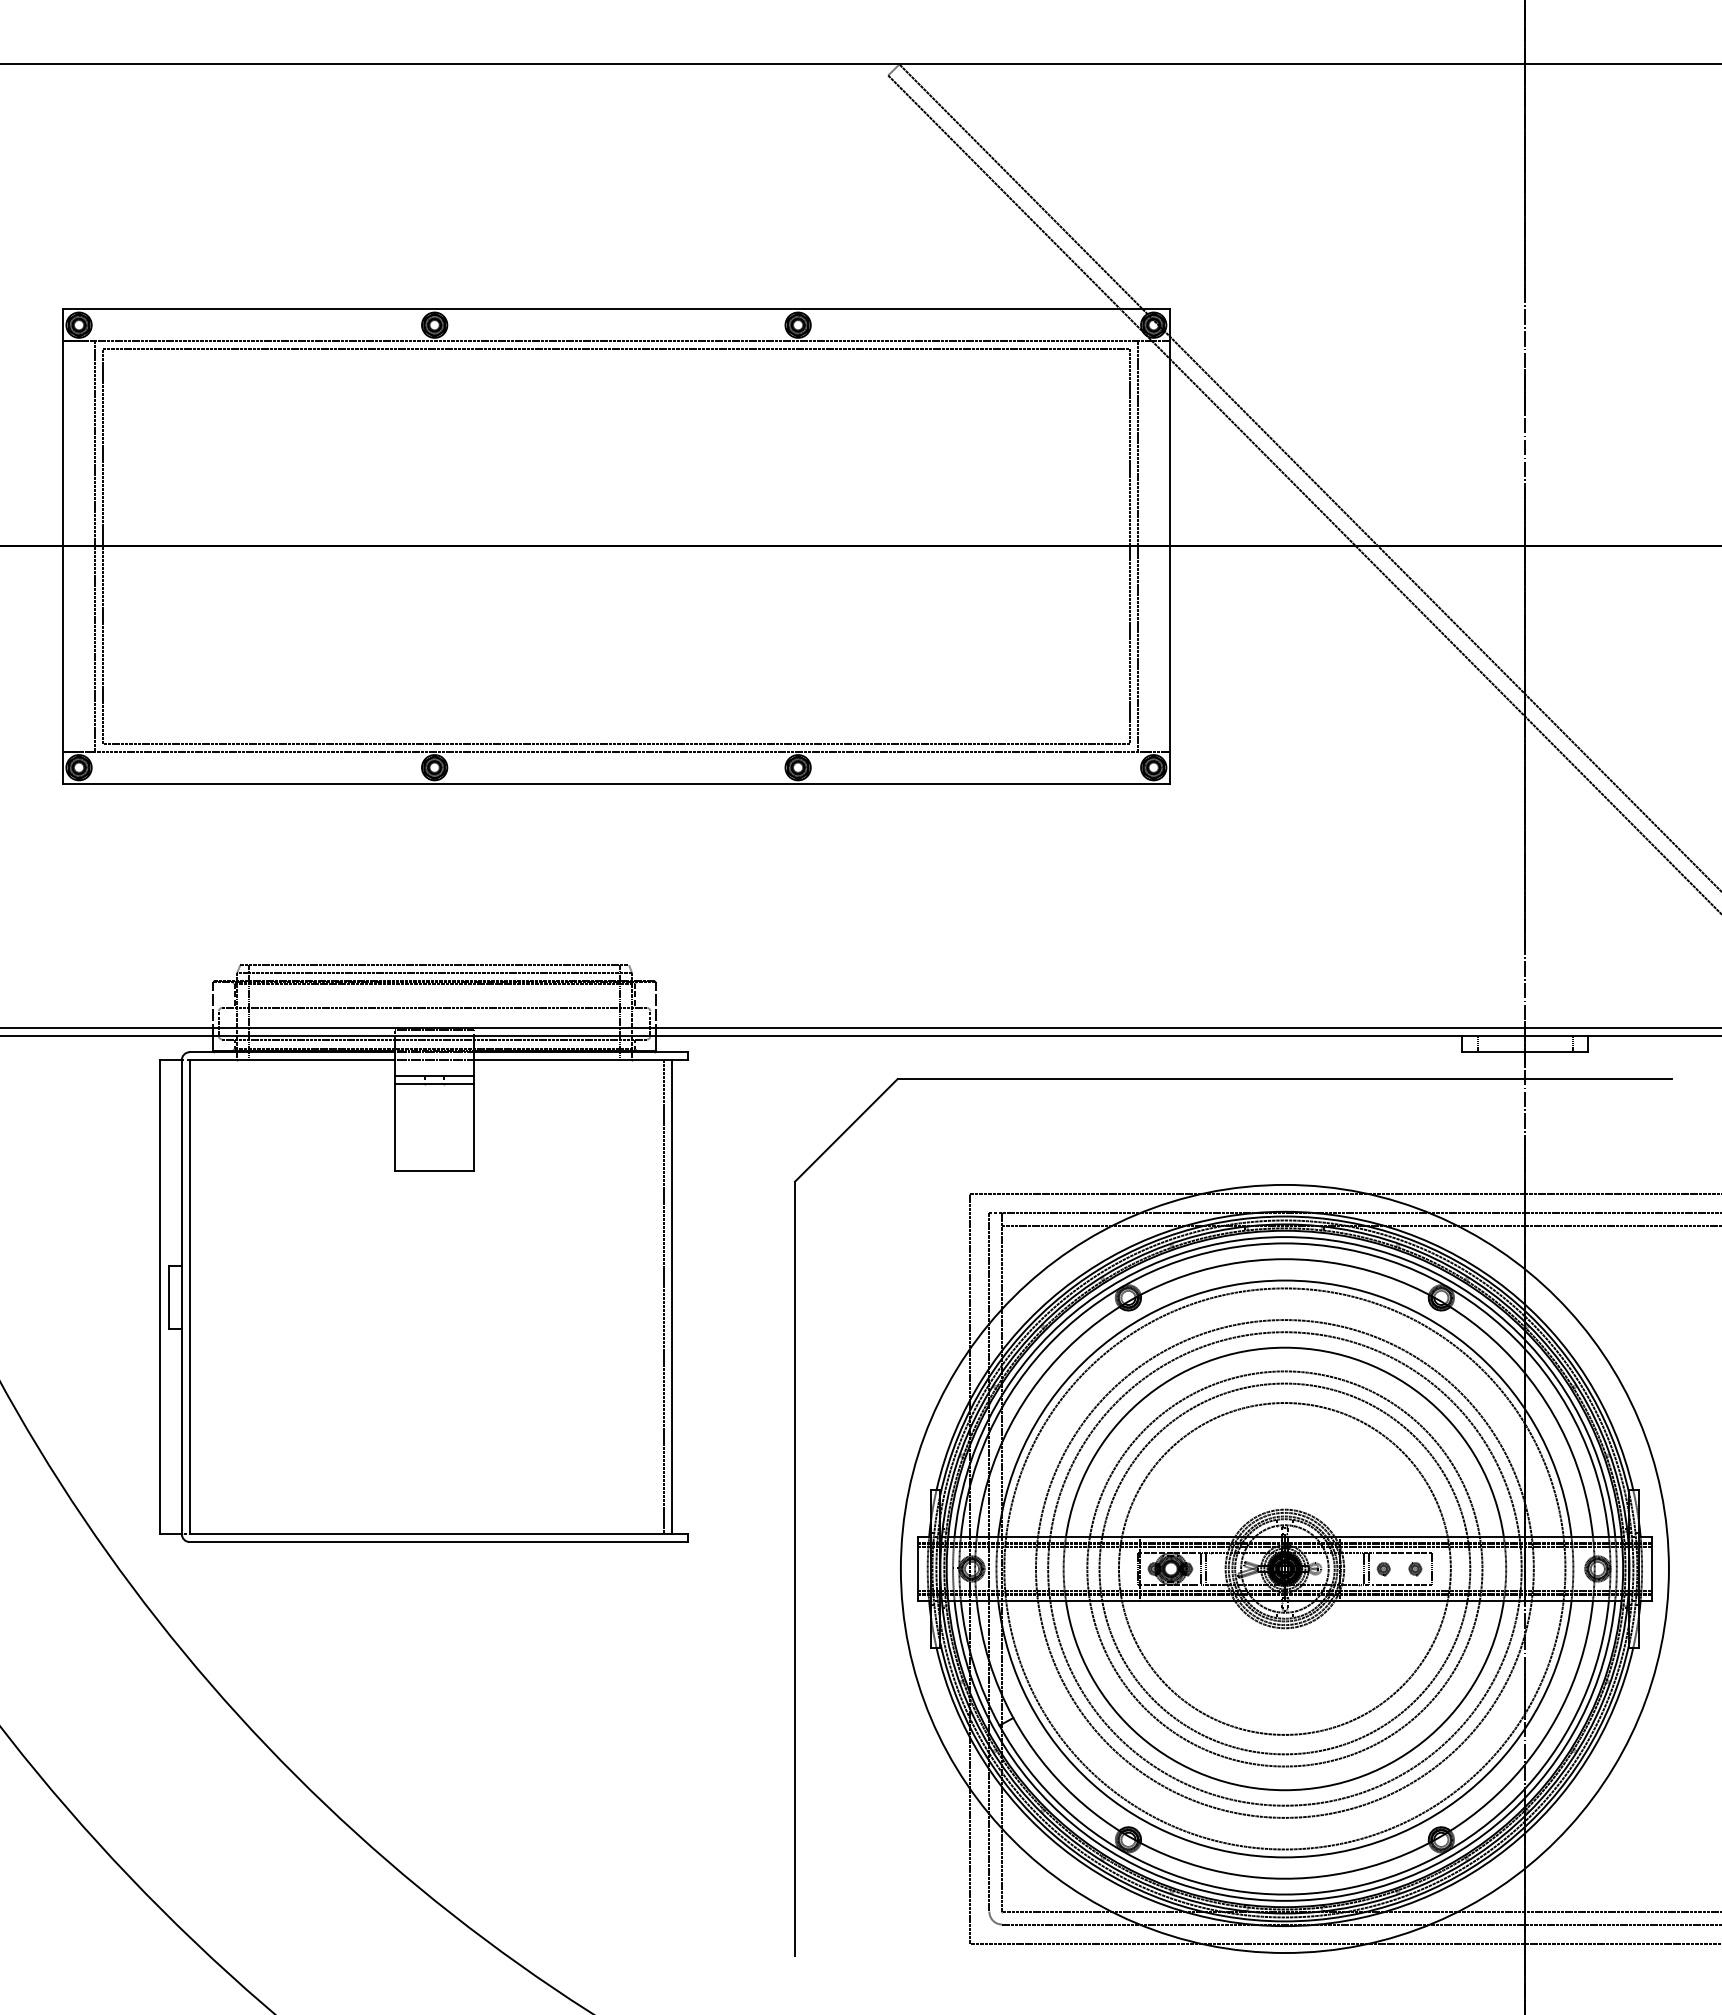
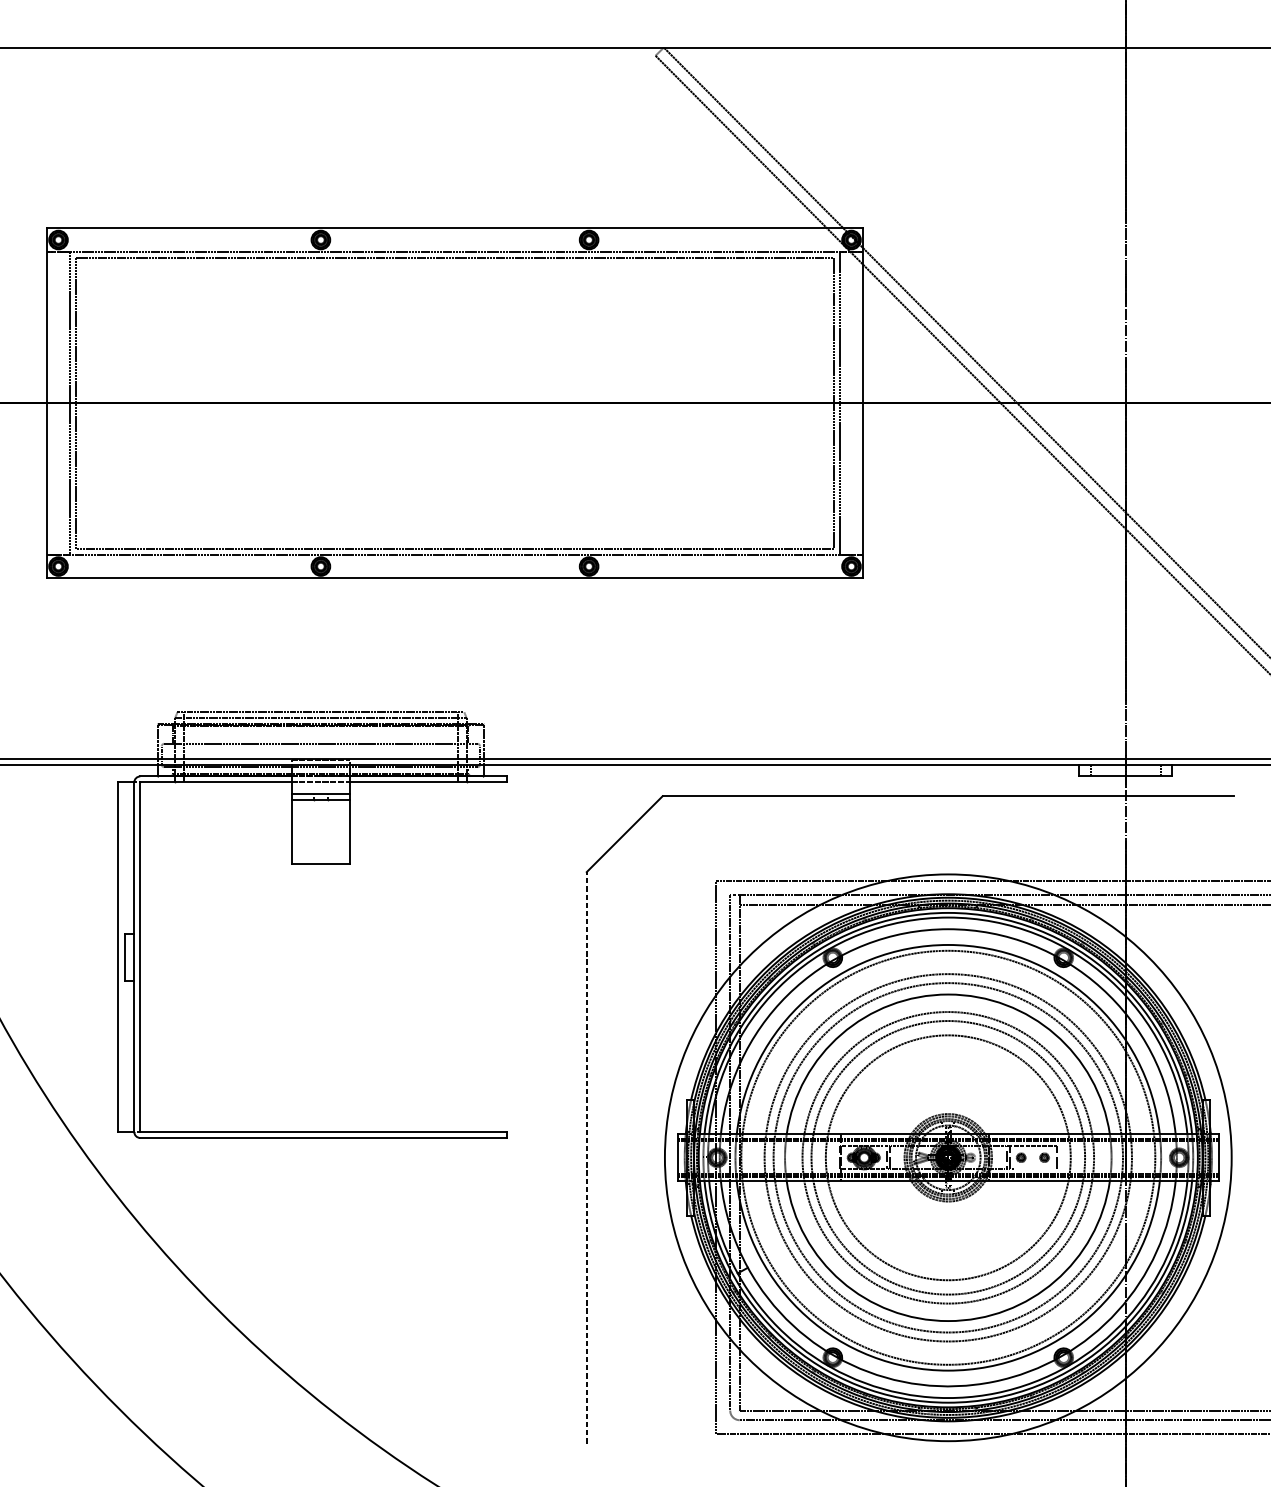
line: (663, 1297) -> (489, 957), removed
line: (671, 1297) -> (495, 957), removed
line: (794, 1568) -> (586, 1157), solid -> dashed
line: (1402, 1584) -> (1035, 1169), removed

